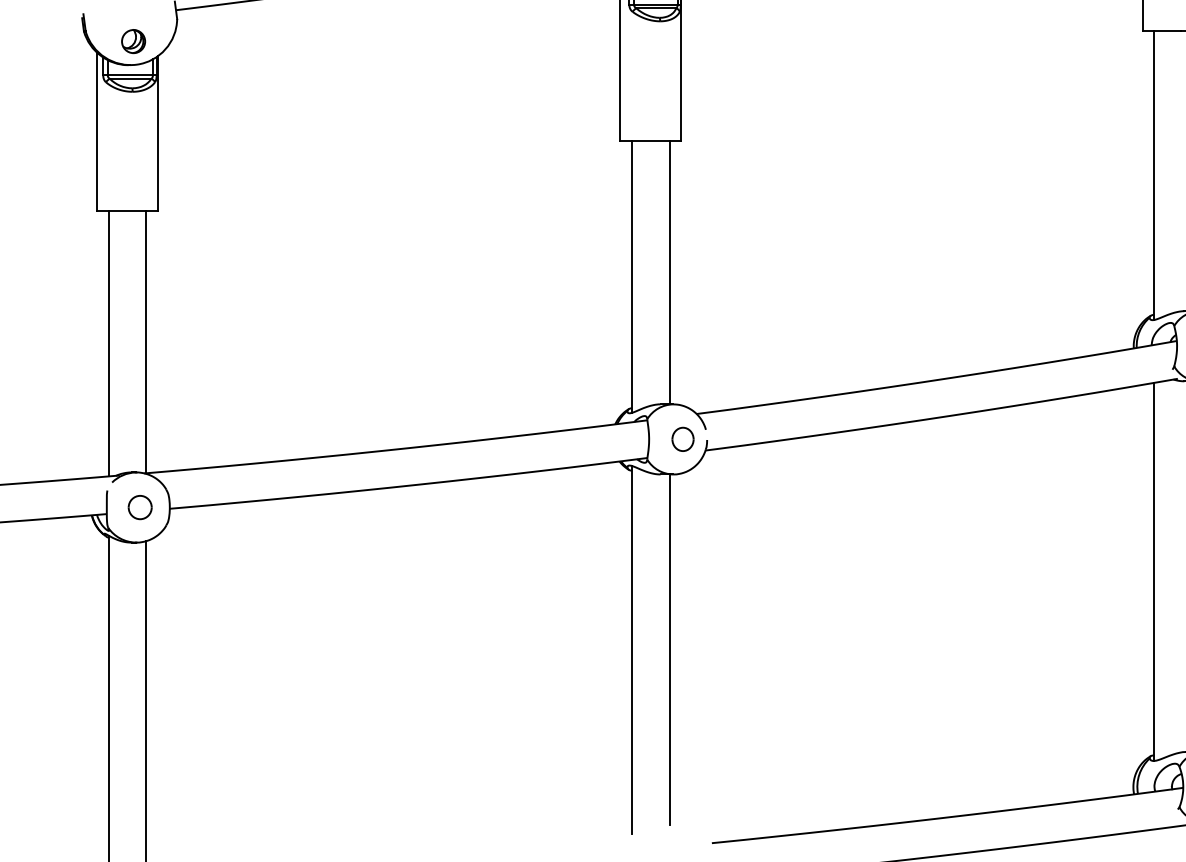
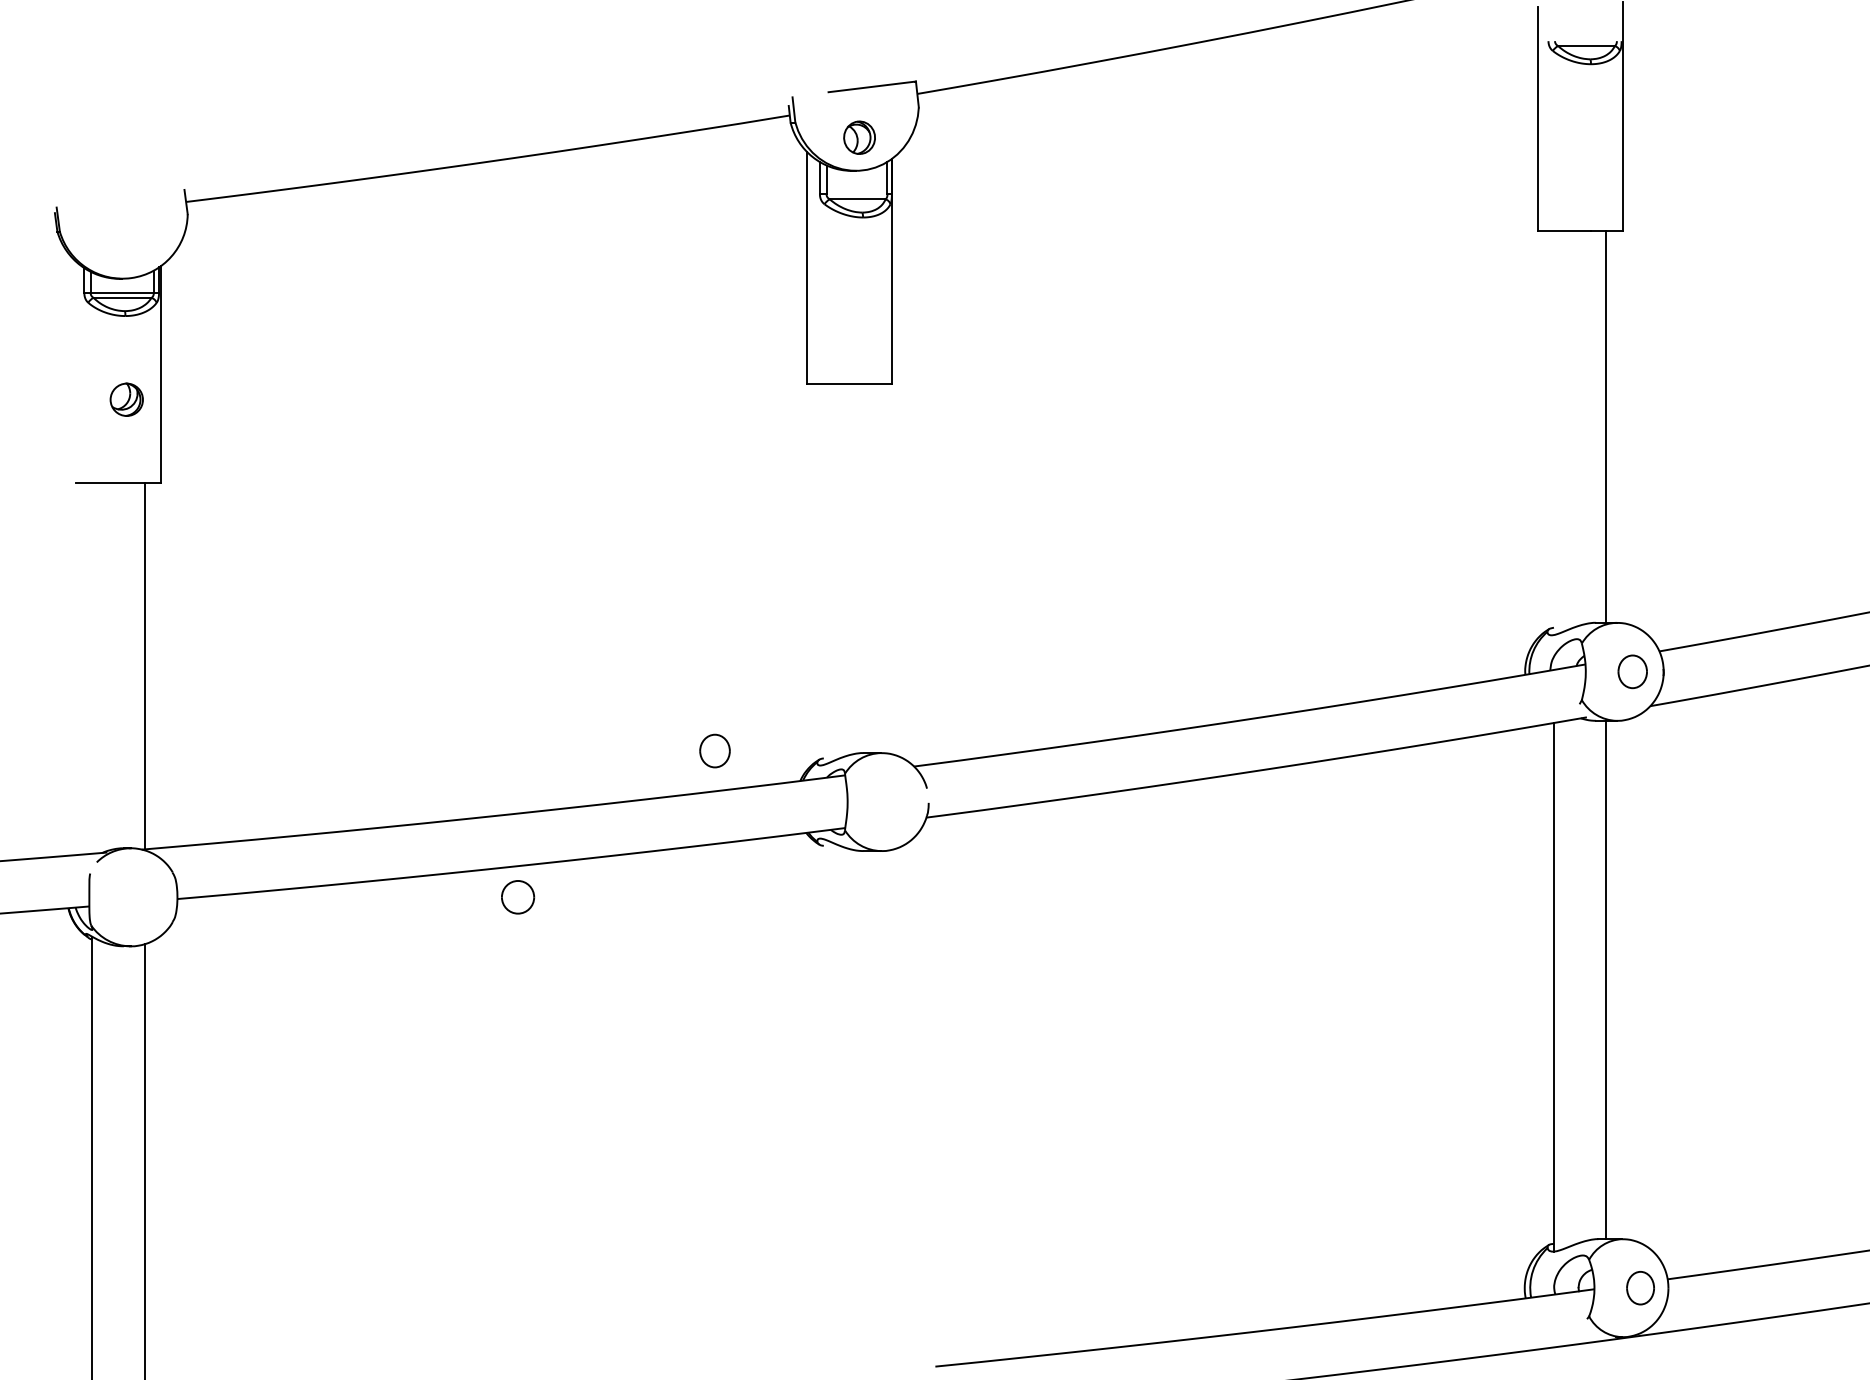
line: (655, 4) -> (856, 194), removed
part: (133, 41) -> (126, 399), moved
line: (97, 131) -> (76, 371), removed
line: (1153, 175) -> (1553, 432), removed
line: (669, 272) -> (876, 568), removed
line: (631, 276) -> (823, 574), removed
line: (109, 343) -> (92, 667), removed
part: (682, 439) -> (714, 750), moved
part: (140, 507) -> (518, 897), moved
line: (631, 650) -> (823, 1096), removed
line: (669, 650) -> (876, 1096), removed

